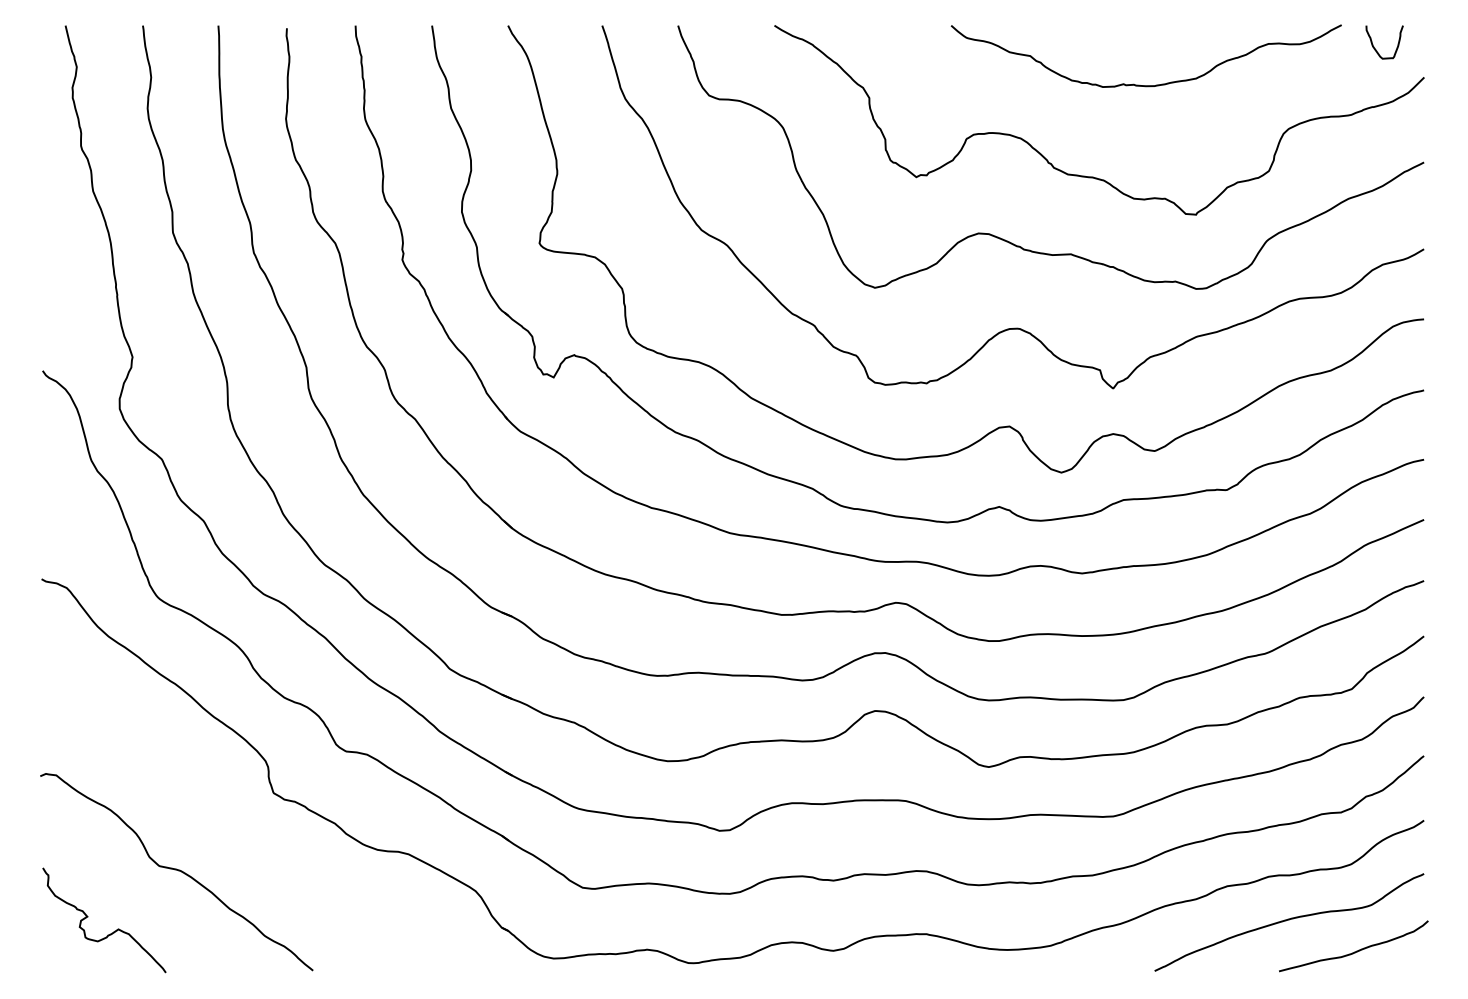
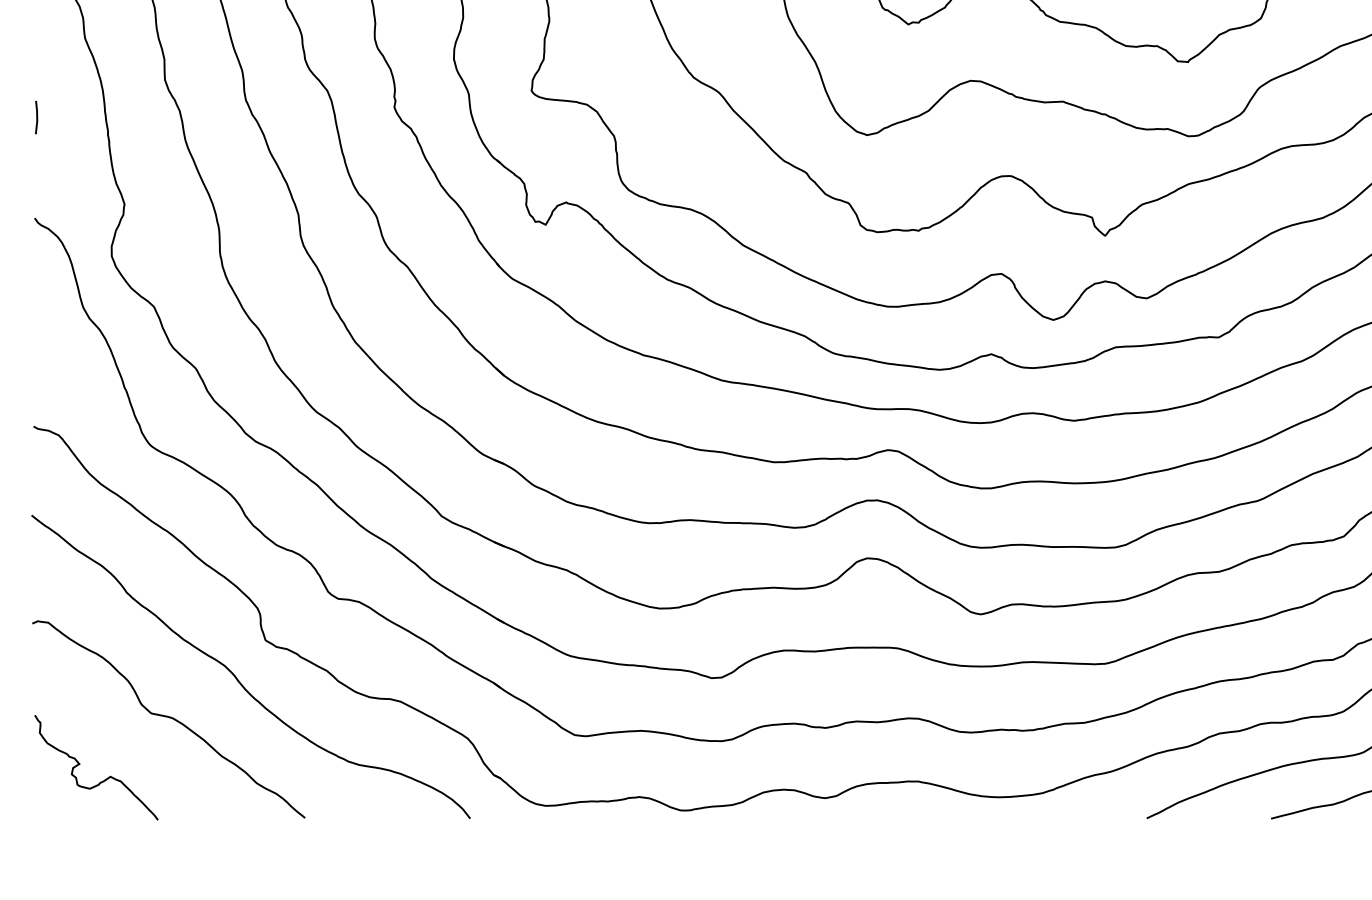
curve: (44, 269) -> (36, 116), added
curve: (245, 830) -> (237, 677), added

